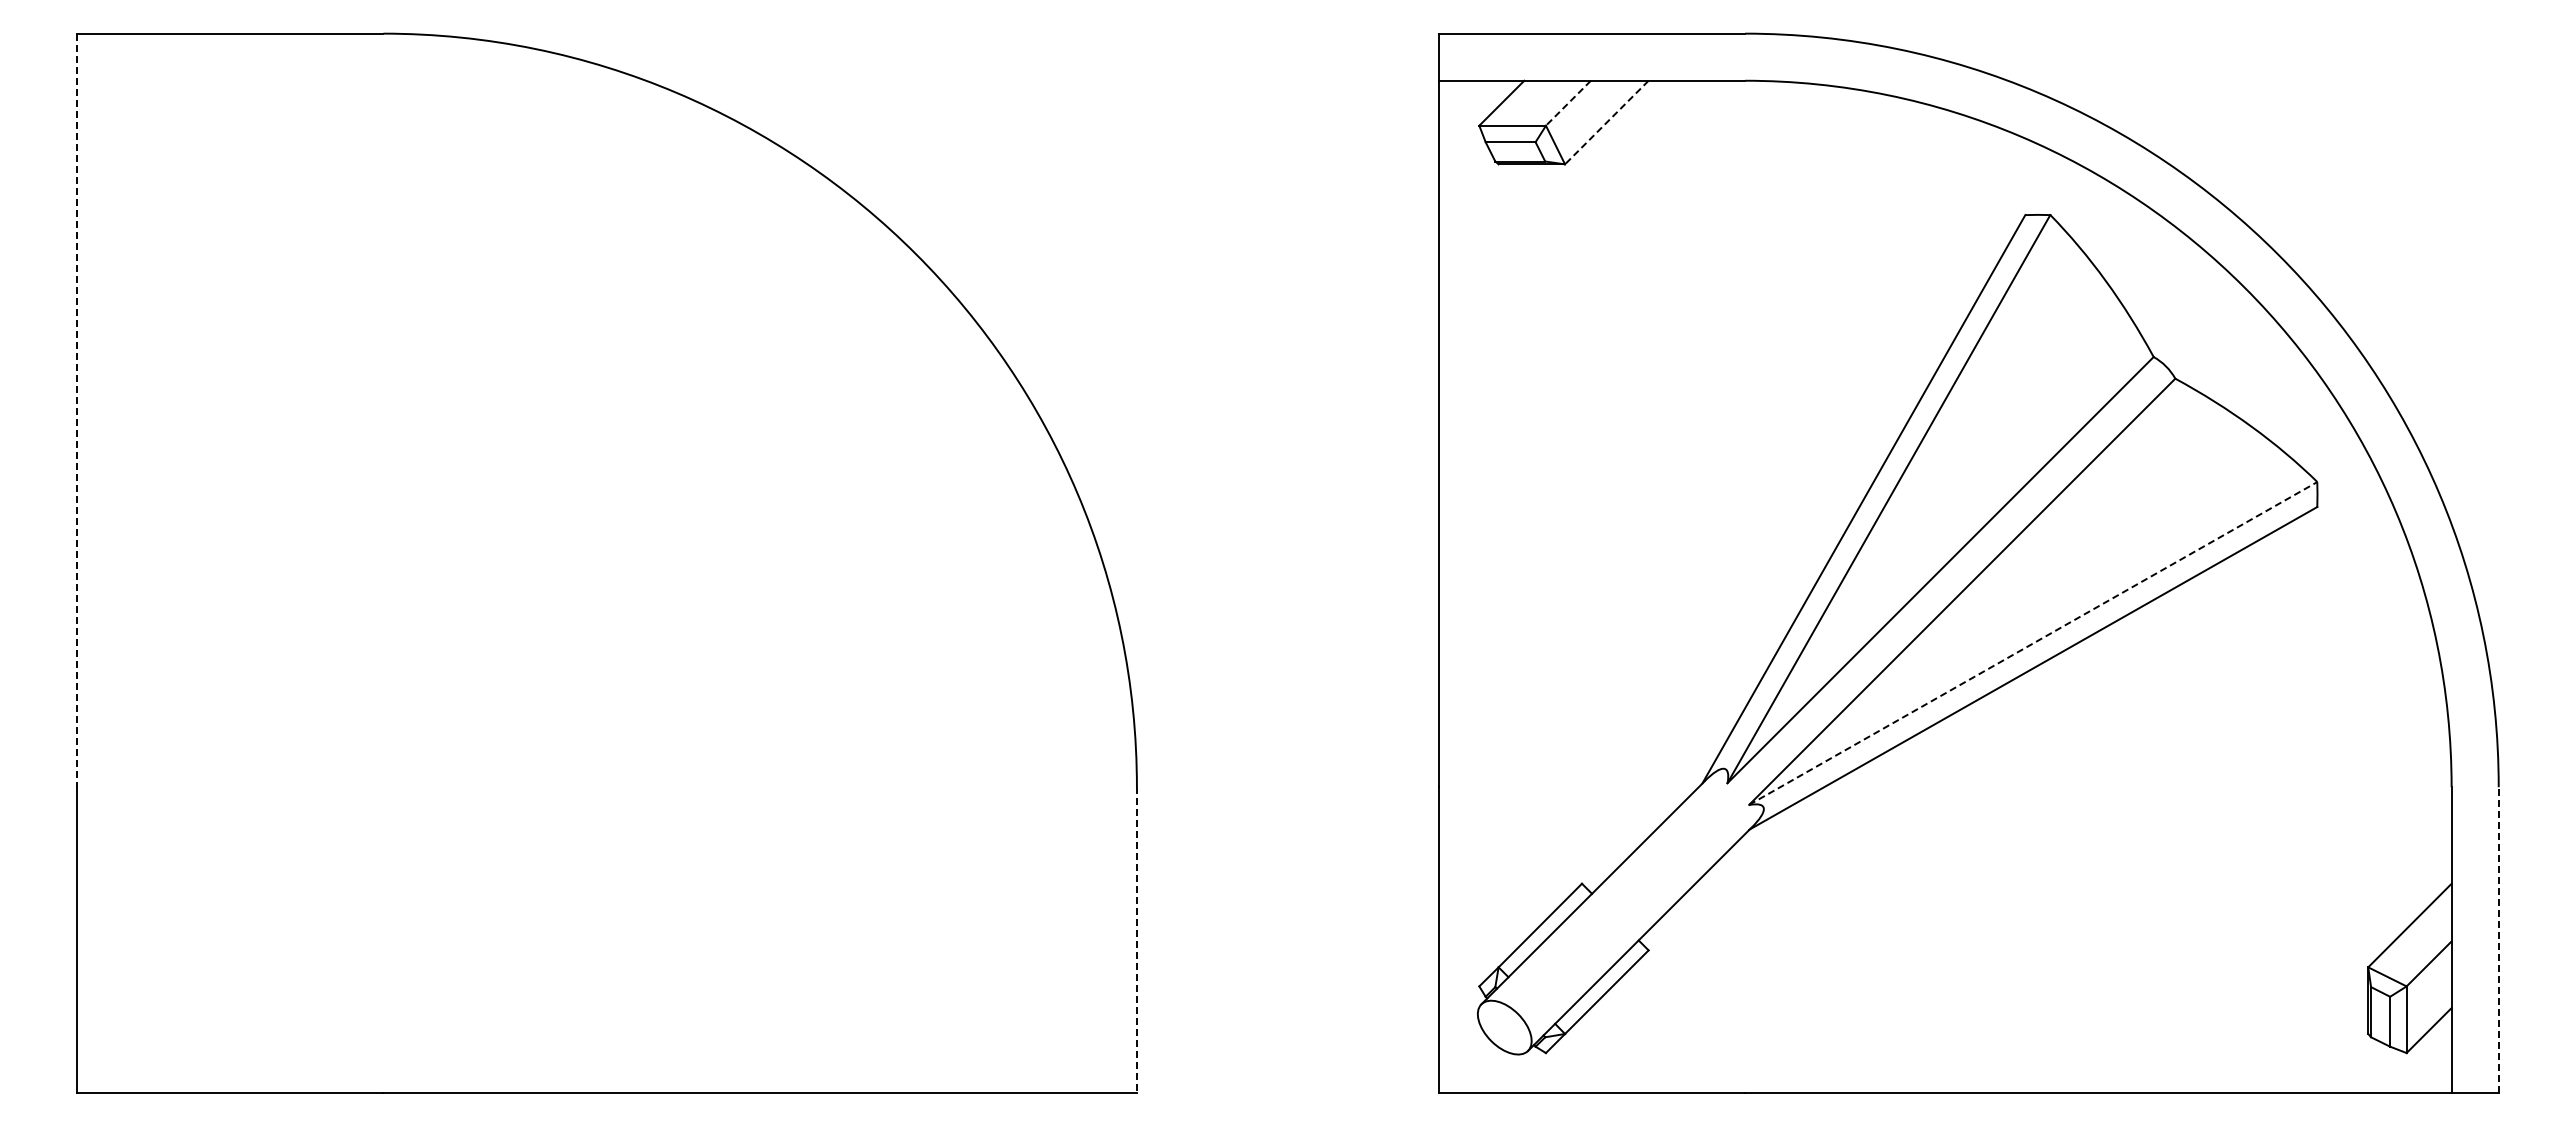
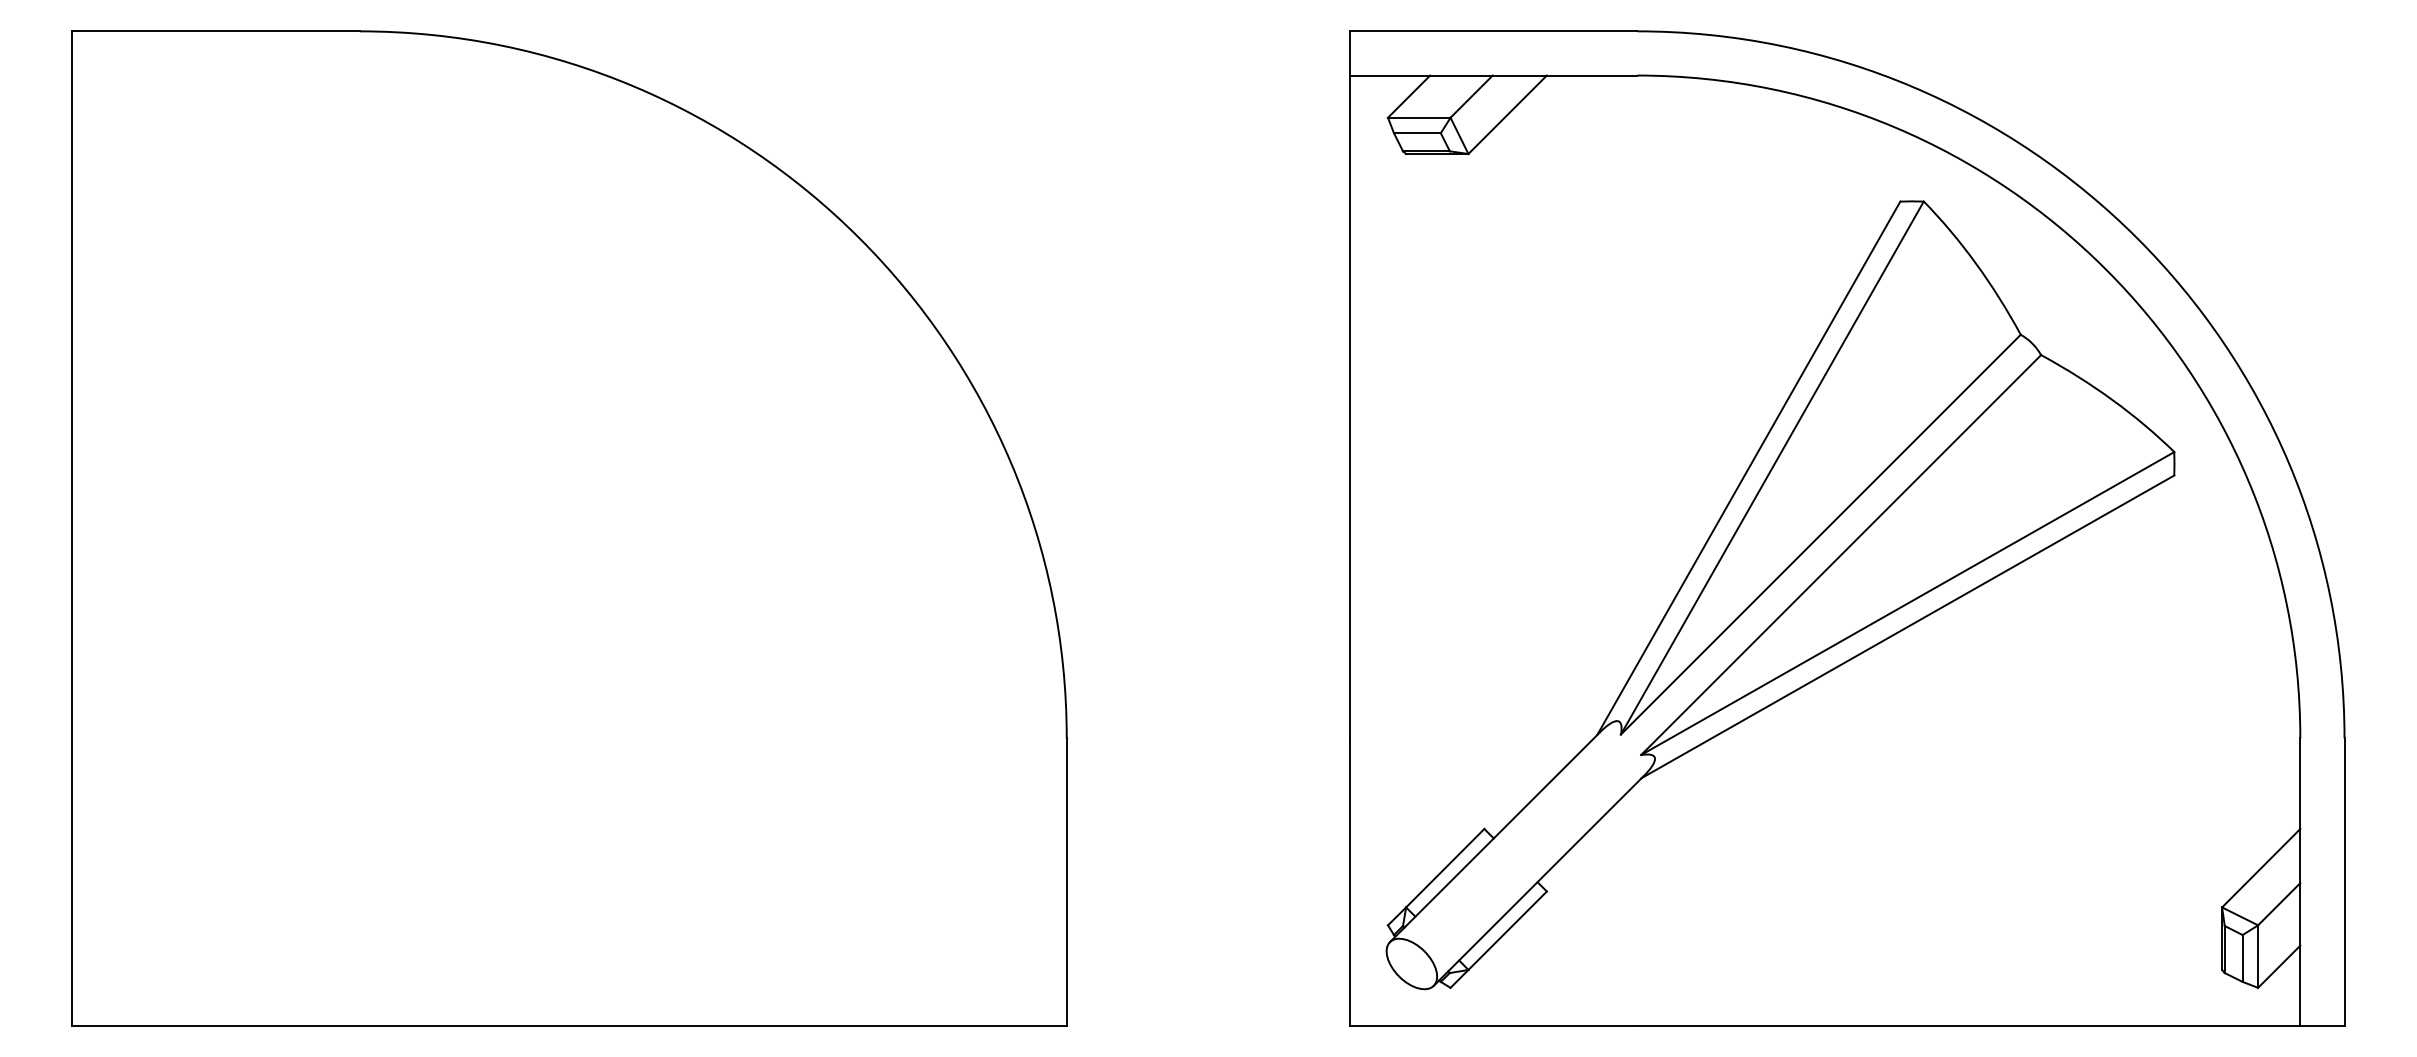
line: (1568, 103) -> (1471, 96), dashed -> solid
line: (1606, 122) -> (1507, 114), dashed -> solid
line: (77, 410) -> (72, 384), dashed -> solid
line: (2033, 643) -> (1908, 603), dashed -> solid
line: (2498, 939) -> (2344, 881), dashed -> solid
line: (1136, 940) -> (1066, 882), dashed -> solid

